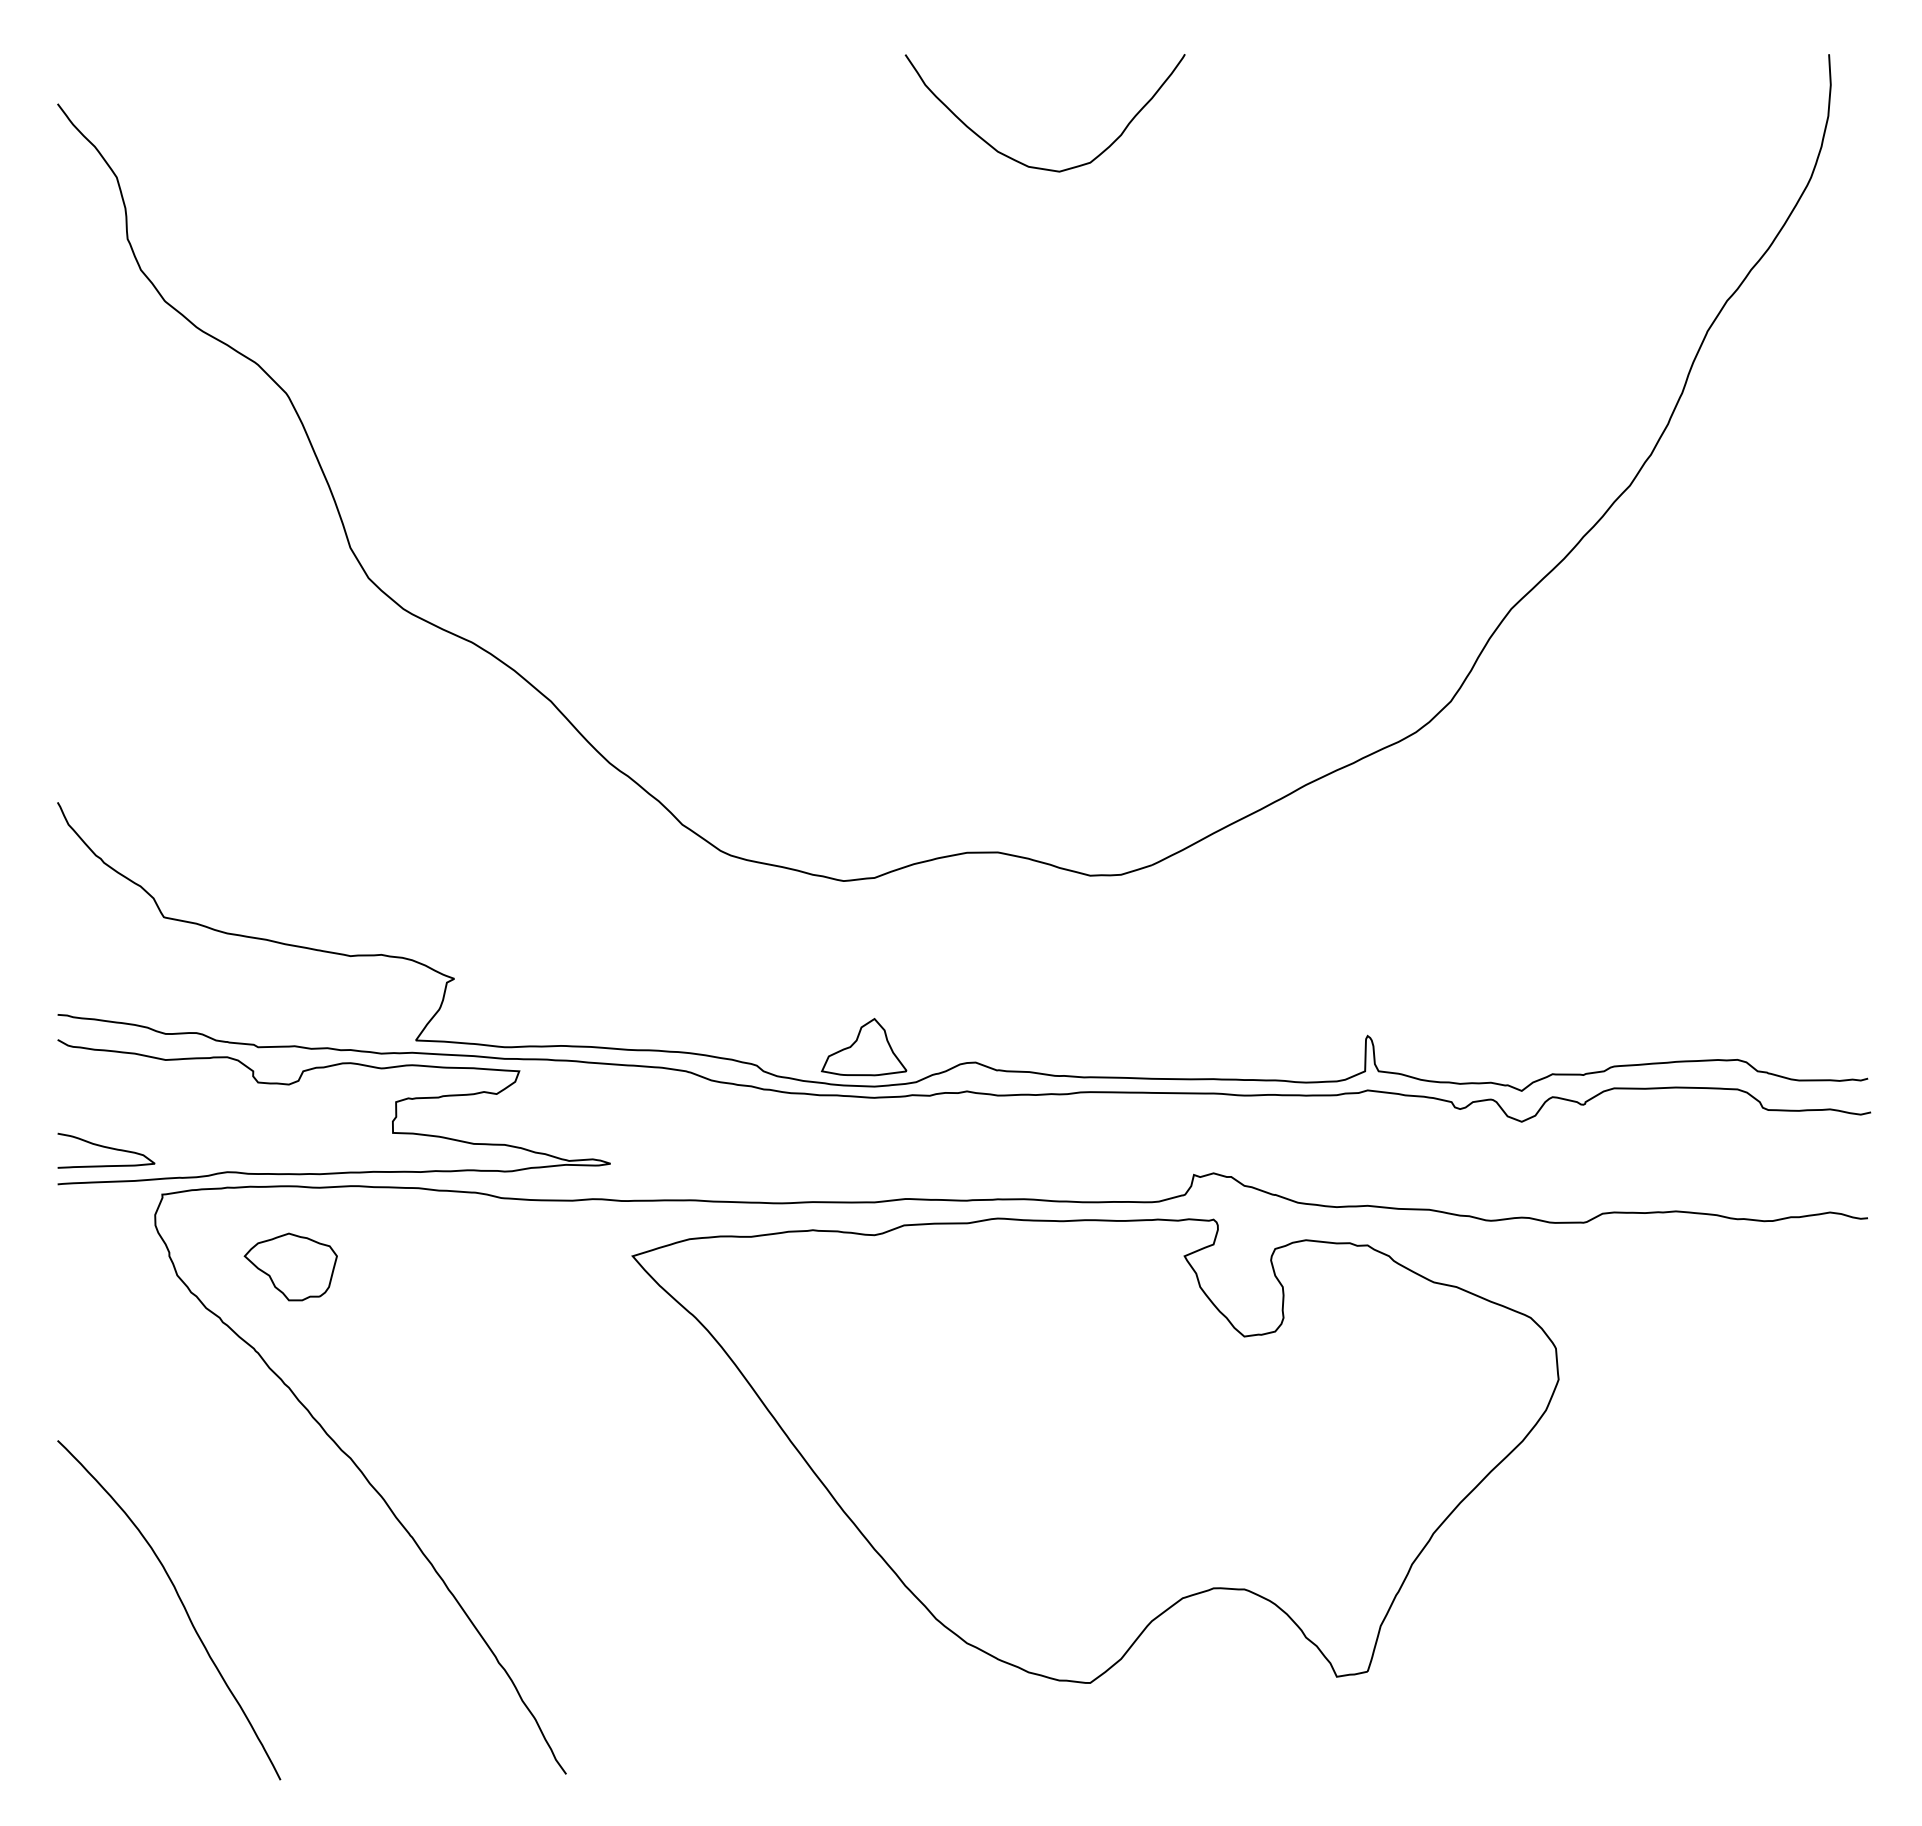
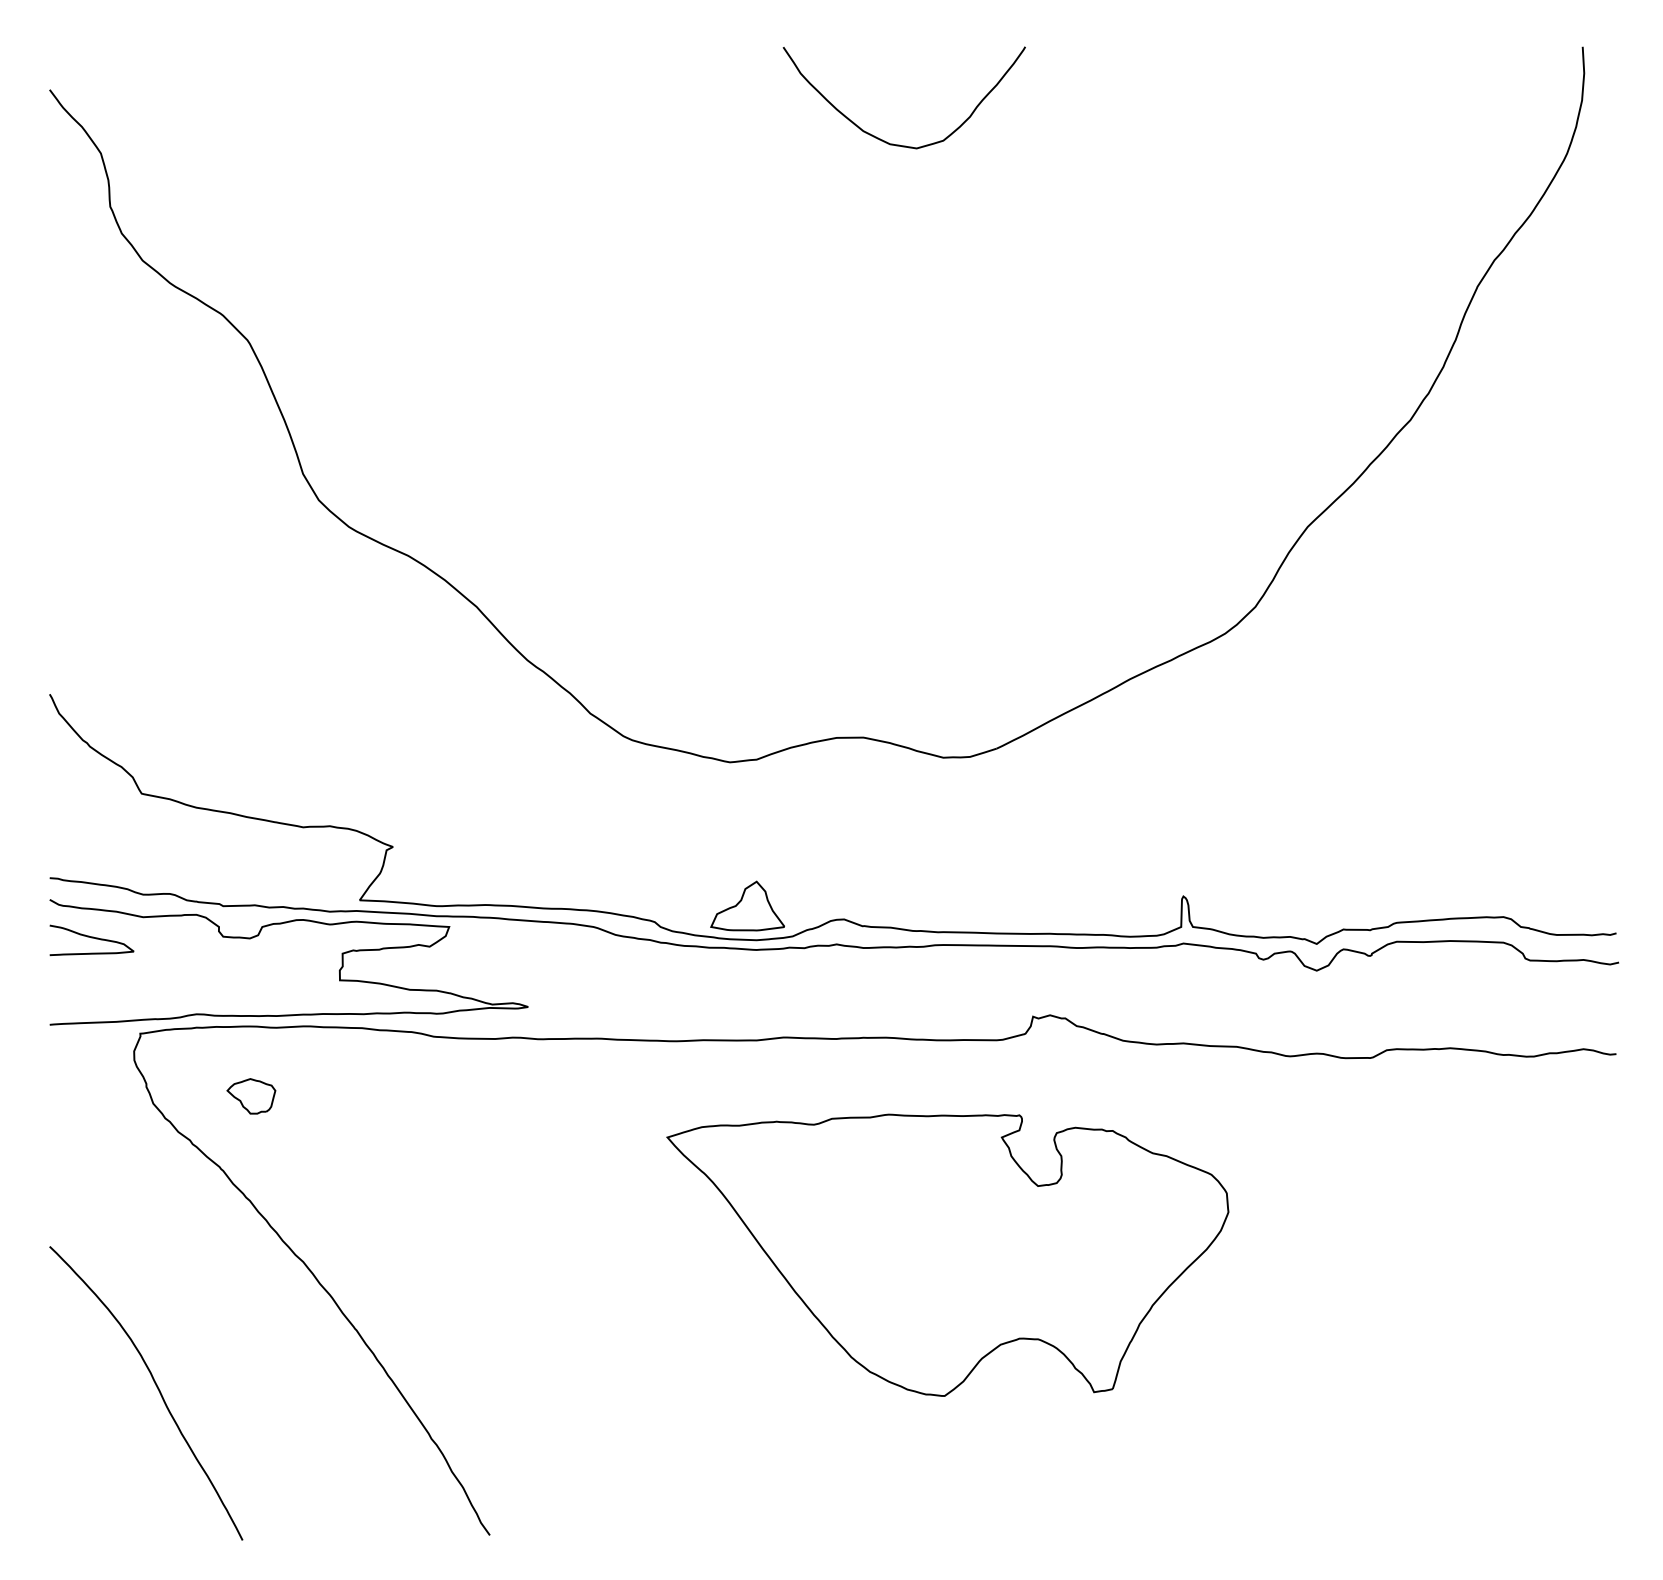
curve: (106, 1148) -> (92, 938), moved
part: (290, 1266) -> (251, 1095), size x0.6
part: (1095, 1450) -> (947, 1255), size x0.7

